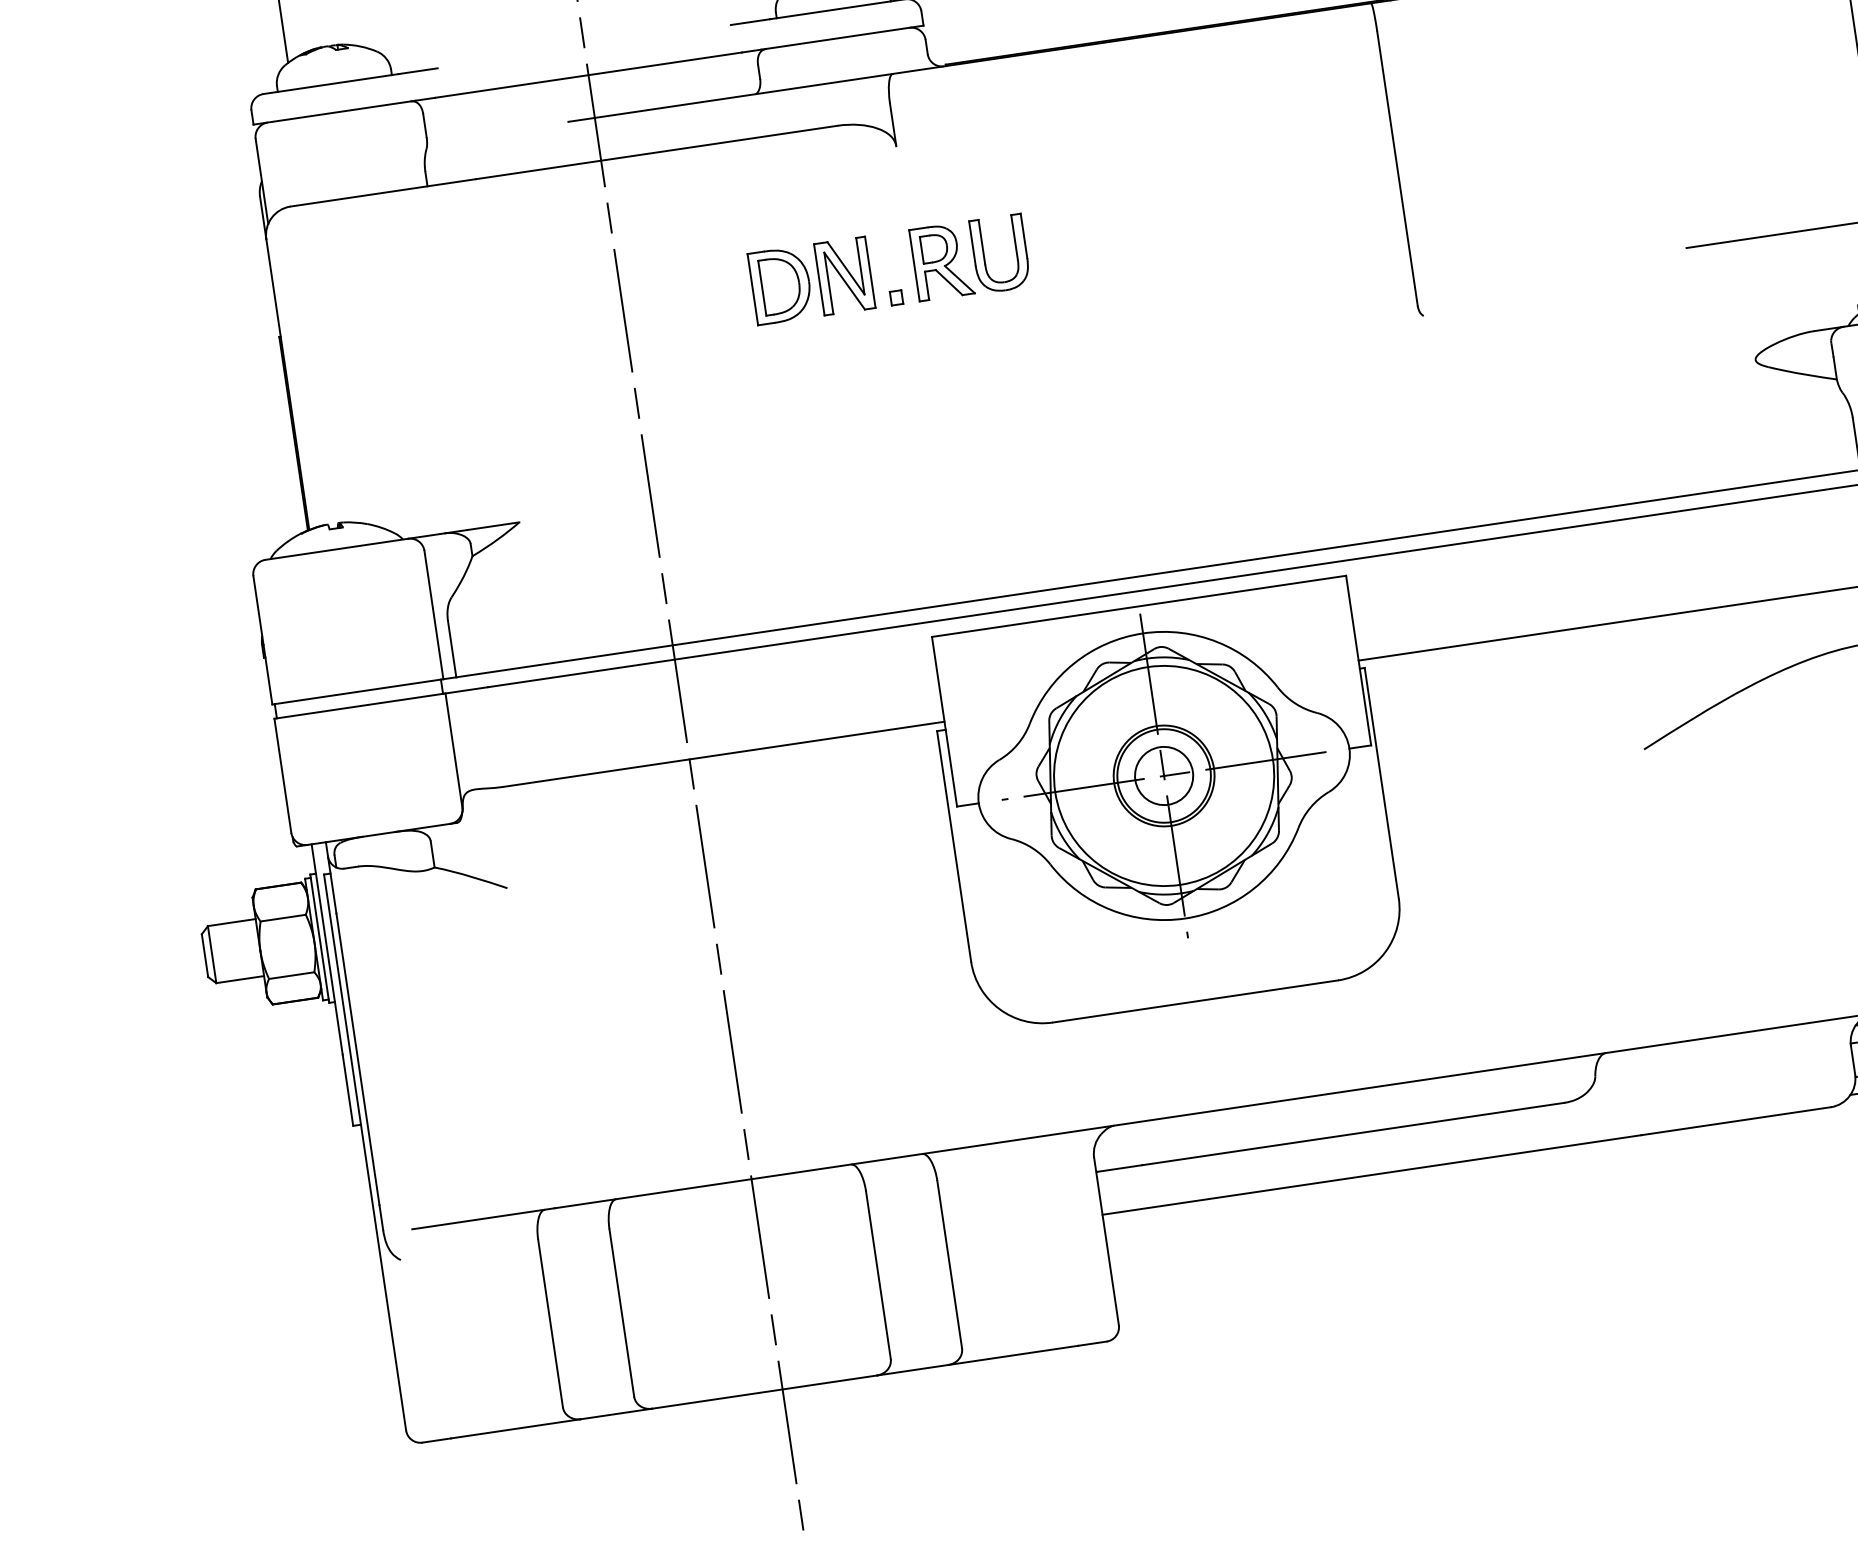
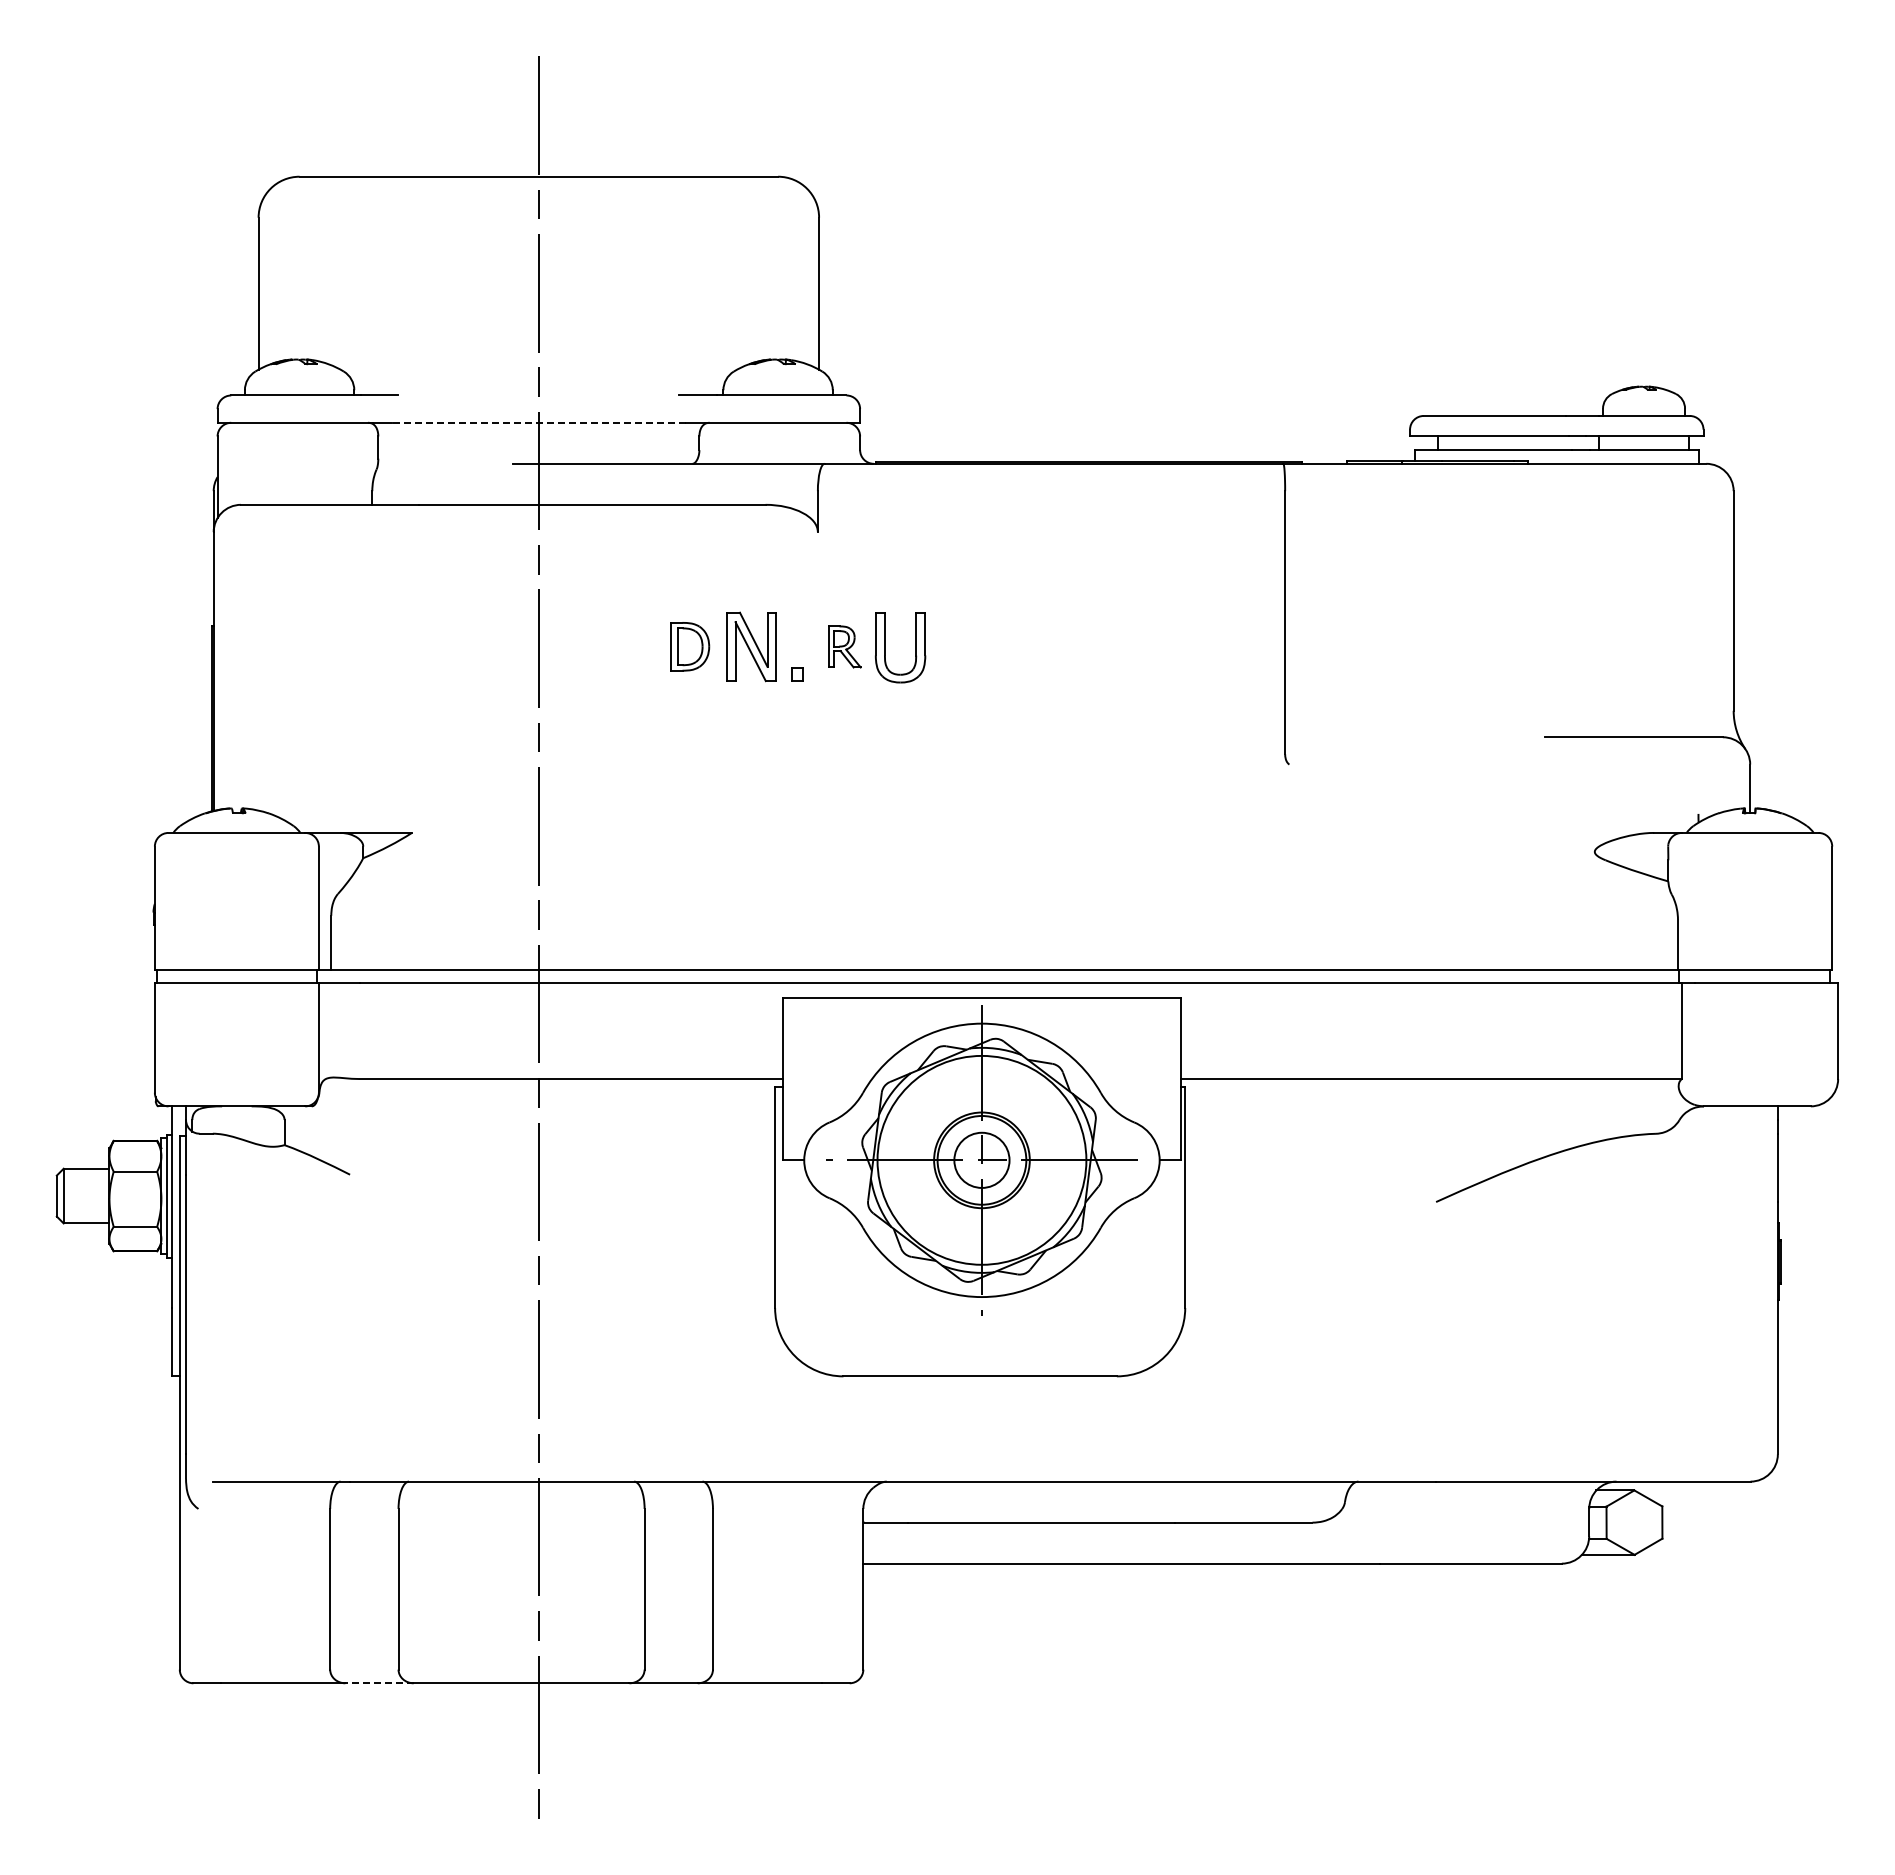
line: (588, 74) -> (538, 422), solid -> dashed
part: (941, 261) -> (844, 646), size x0.6
part: (781, 285) -> (690, 646), size x0.7
line: (616, 1414) -> (379, 1683), solid -> dashed

